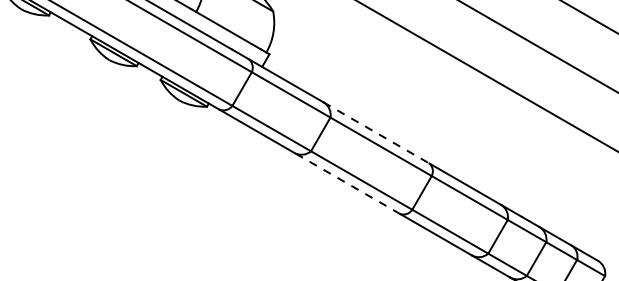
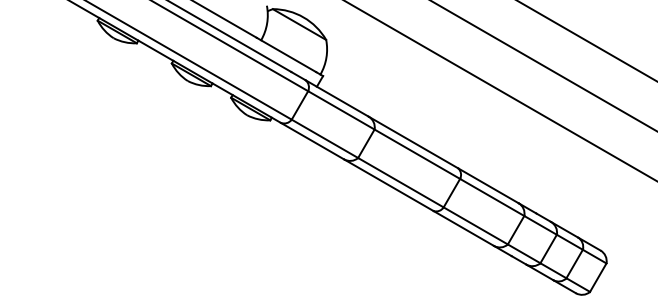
line: (376, 132) -> (413, 142), dashed -> solid
line: (346, 183) -> (388, 185), dashed -> solid

